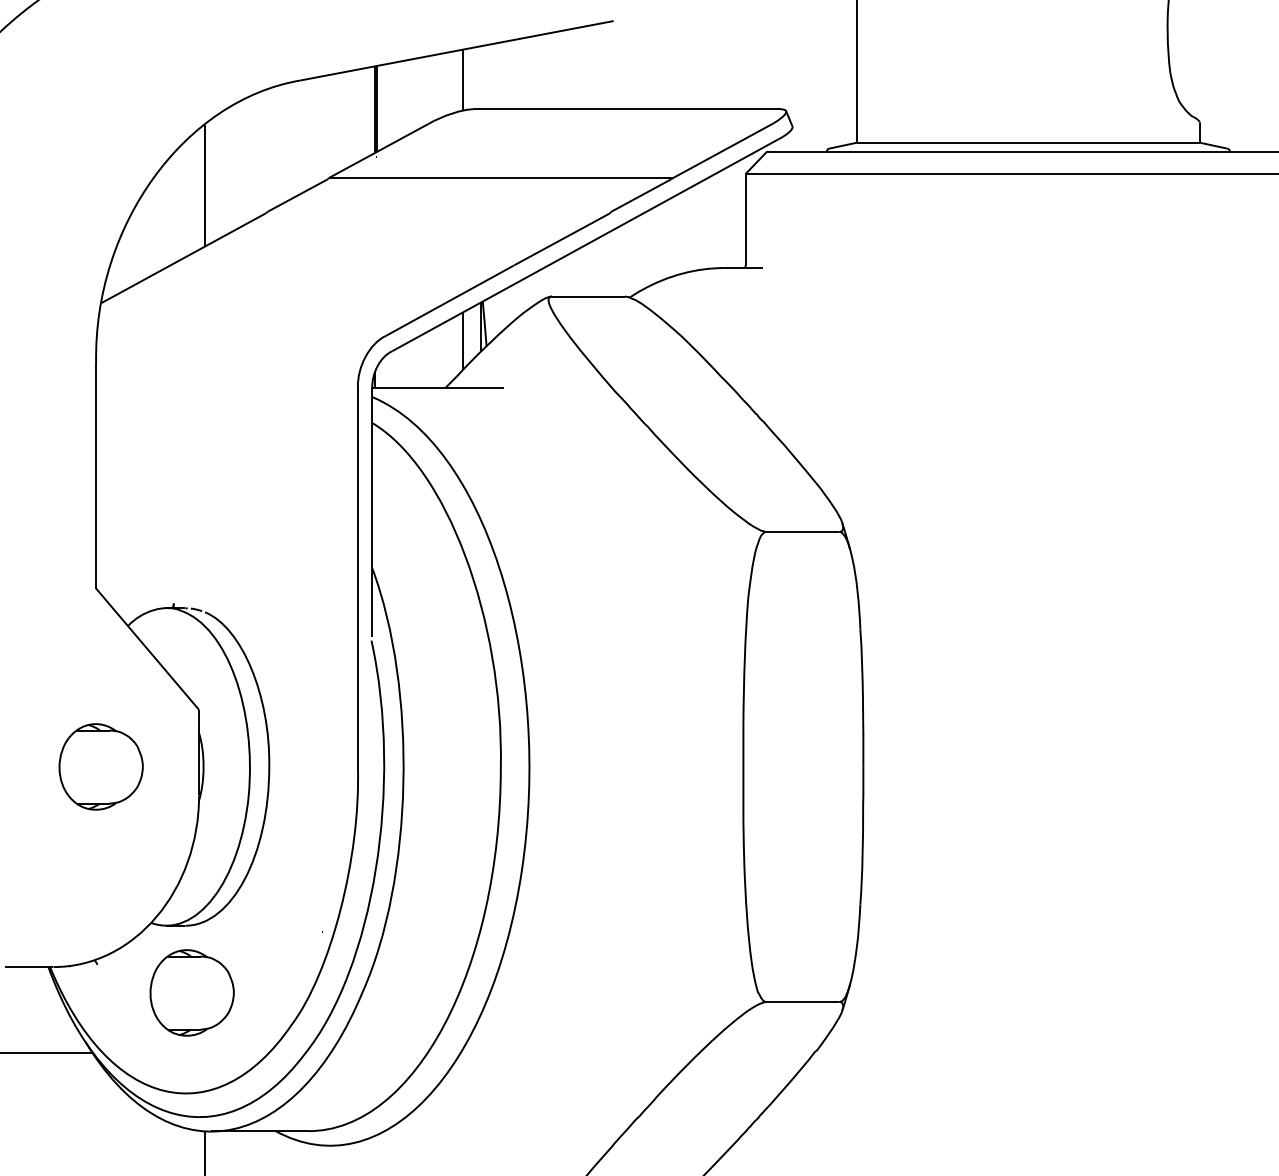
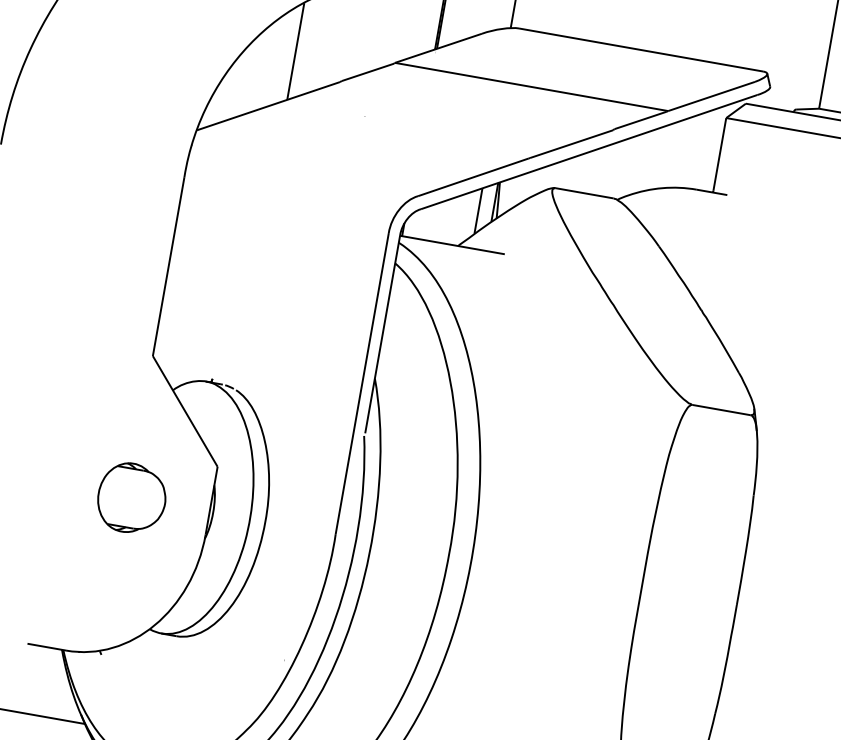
part: (191, 992) -> (172, 690), removed

